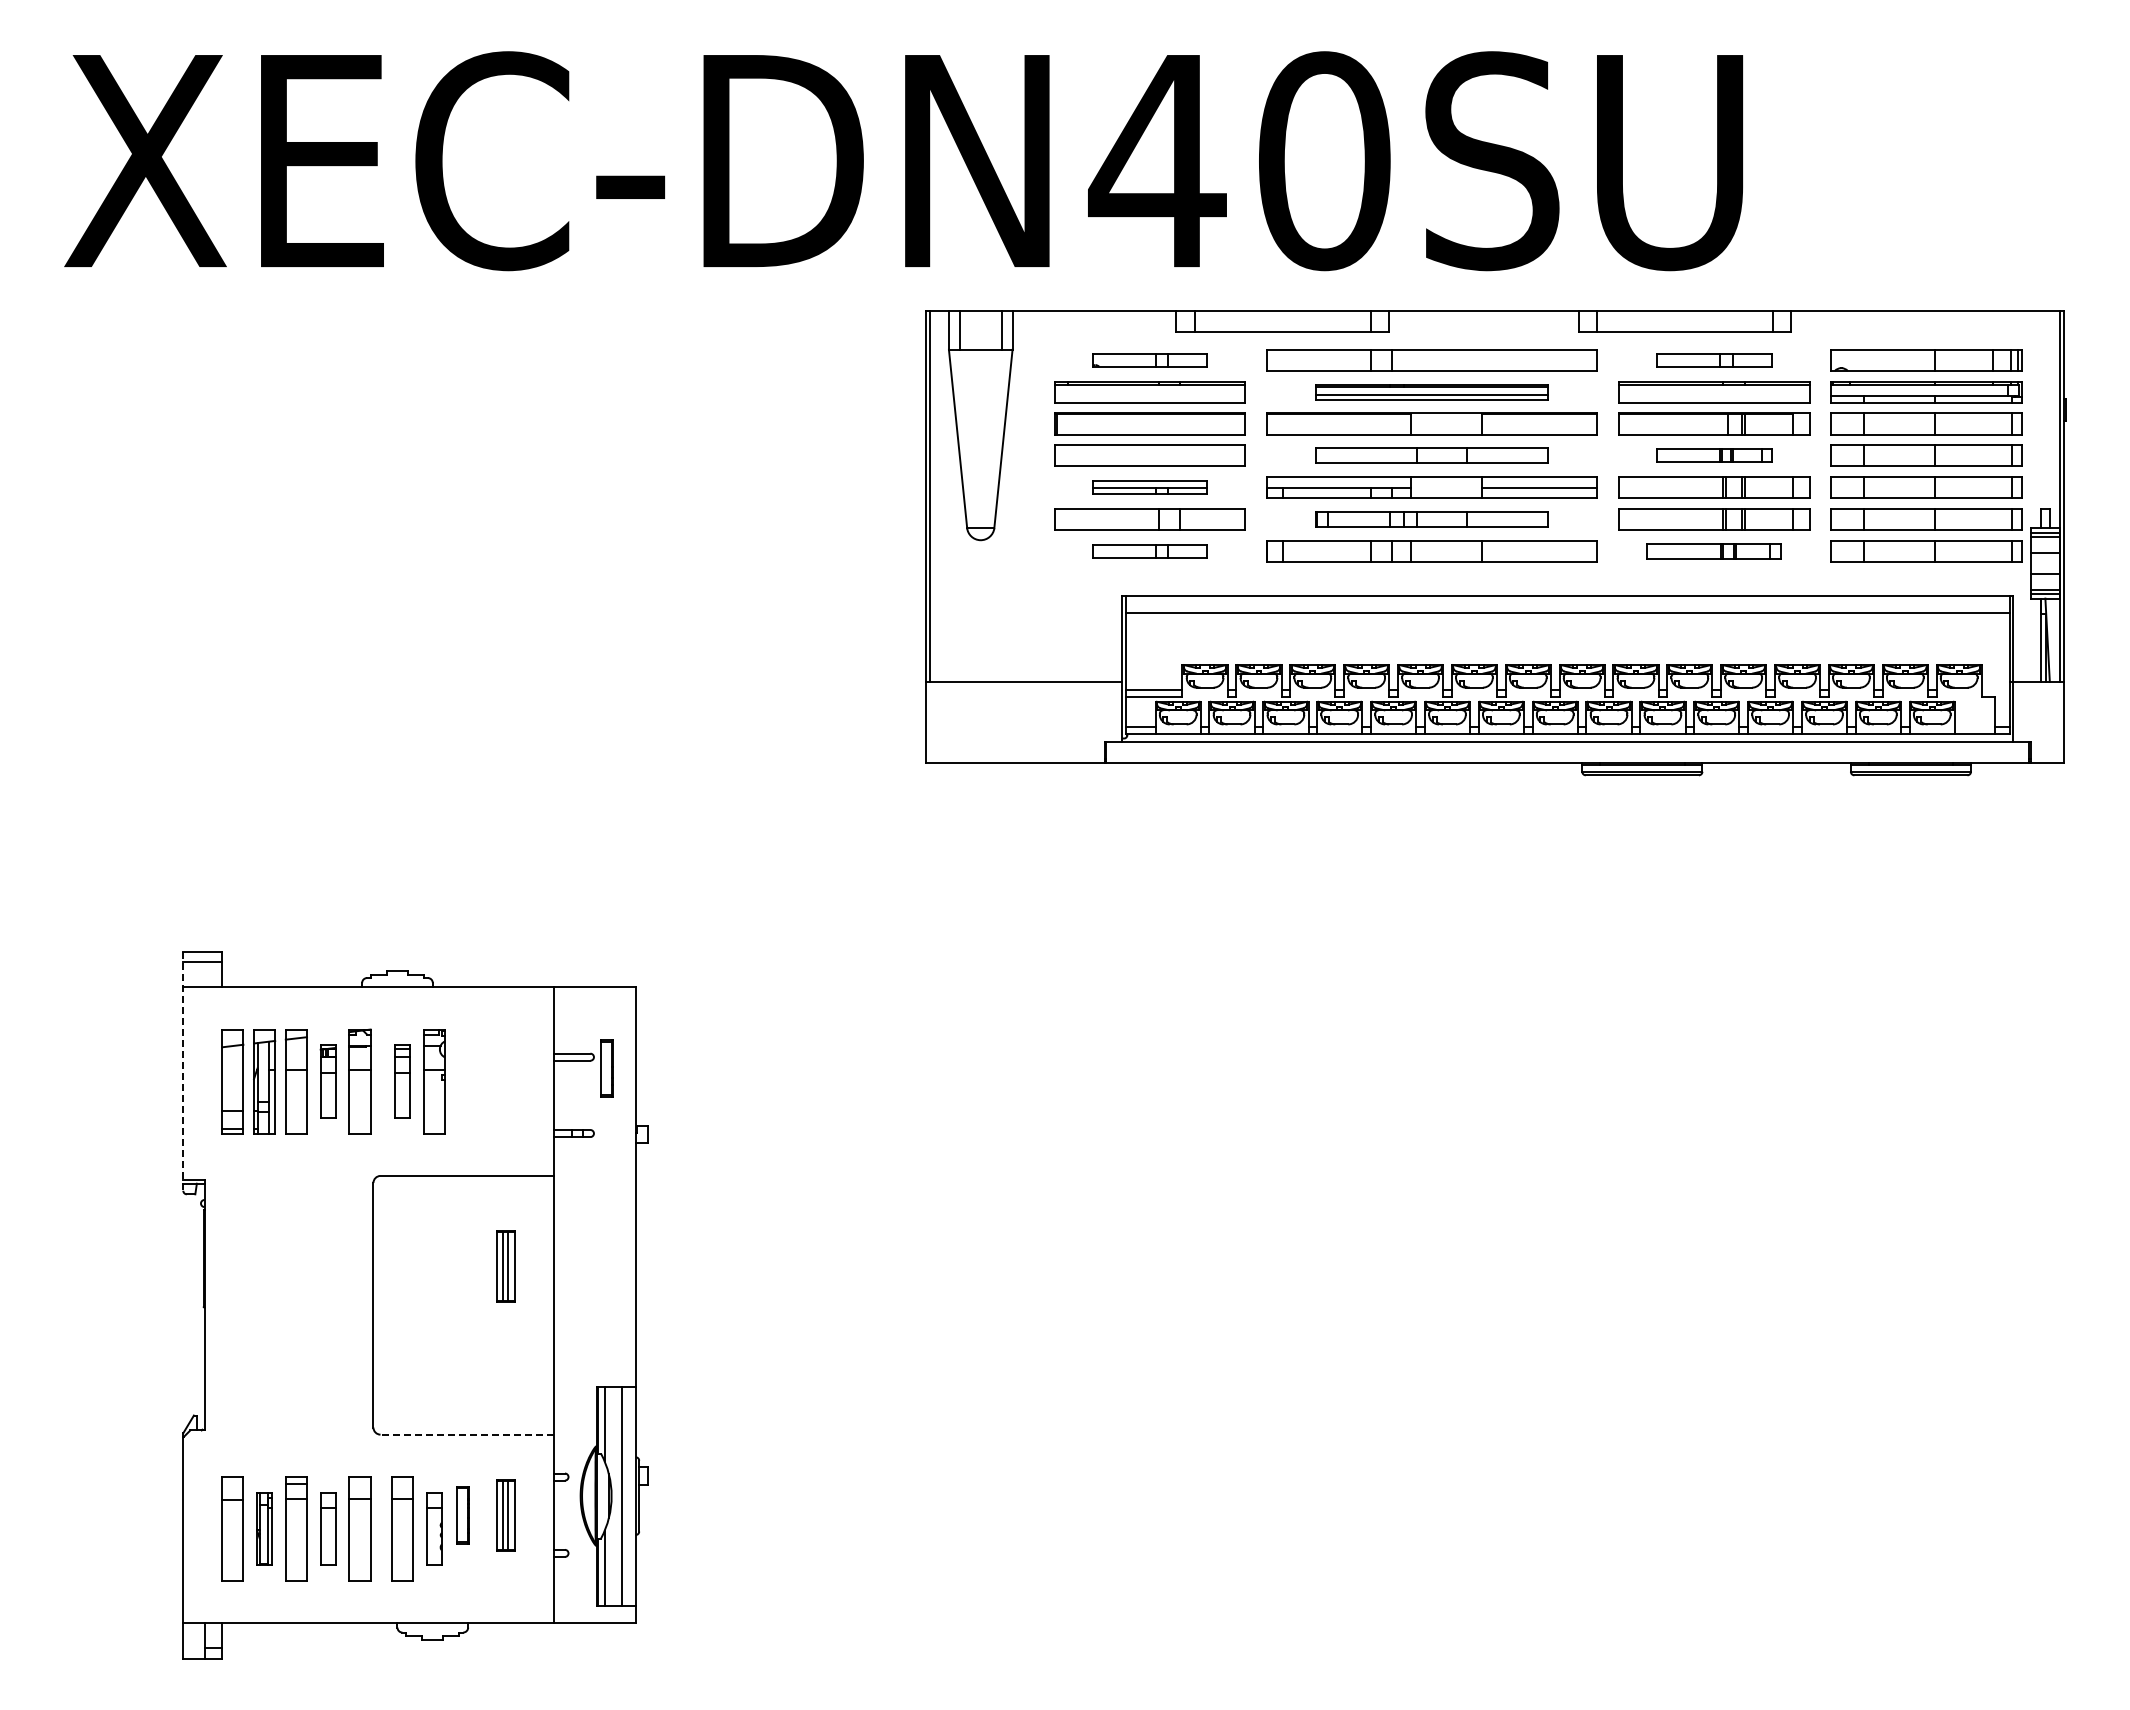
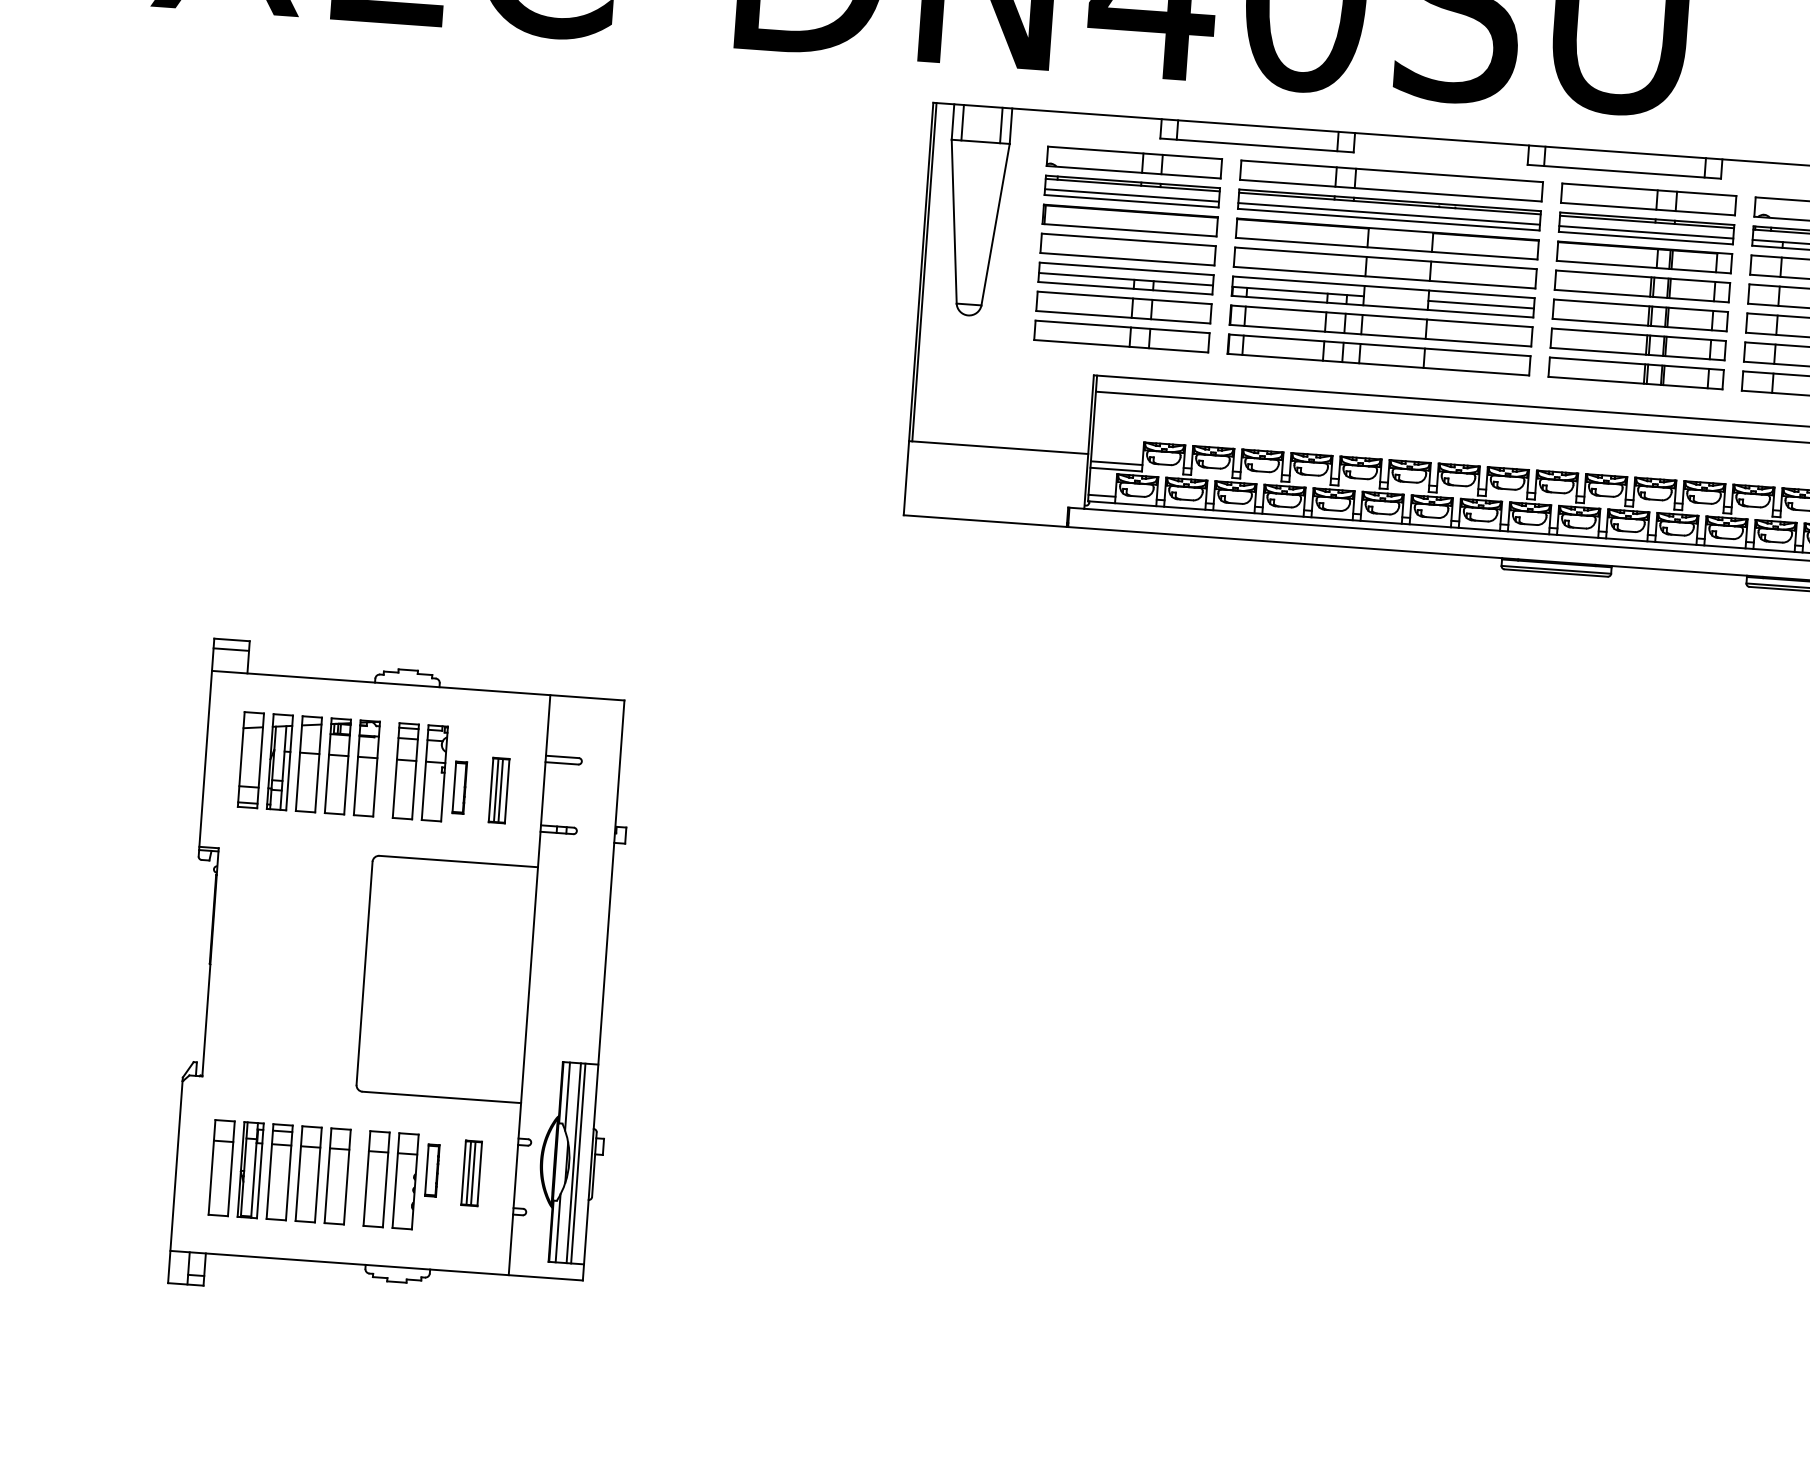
part: (1149, 360) -> (1133, 162), size x1.67
part: (1714, 360) -> (1649, 199), size x1.67
part: (1431, 392) -> (1388, 210), size x1.43
line: (1149, 396) -> (1131, 195), added
line: (1713, 396) -> (1645, 232), added
part: (1431, 455) -> (1384, 267), size x1.43
part: (1714, 455) -> (1642, 286), size x1.67
part: (1149, 487) -> (1125, 278), size x1.67
part: (1431, 519) -> (1380, 326), size x1.43
part: (1149, 551) -> (1121, 336), size x1.67
part: (1714, 551) -> (1636, 373), size x1.43
part: (606, 1068) -> (459, 787), moved
line: (183, 1071) -> (206, 747), dashed -> solid
part: (327, 1081) -> (337, 766), size x1.43
part: (402, 1081) -> (405, 771), size x1.43
part: (505, 1266) -> (498, 790), moved
line: (467, 1434) -> (441, 1097), dashed -> solid
line: (616, 1495) -> (573, 1162), added
part: (264, 1528) -> (250, 1169), size x1.43
part: (328, 1528) -> (308, 1173), size x1.43
part: (434, 1528) -> (405, 1180), size x1.43

